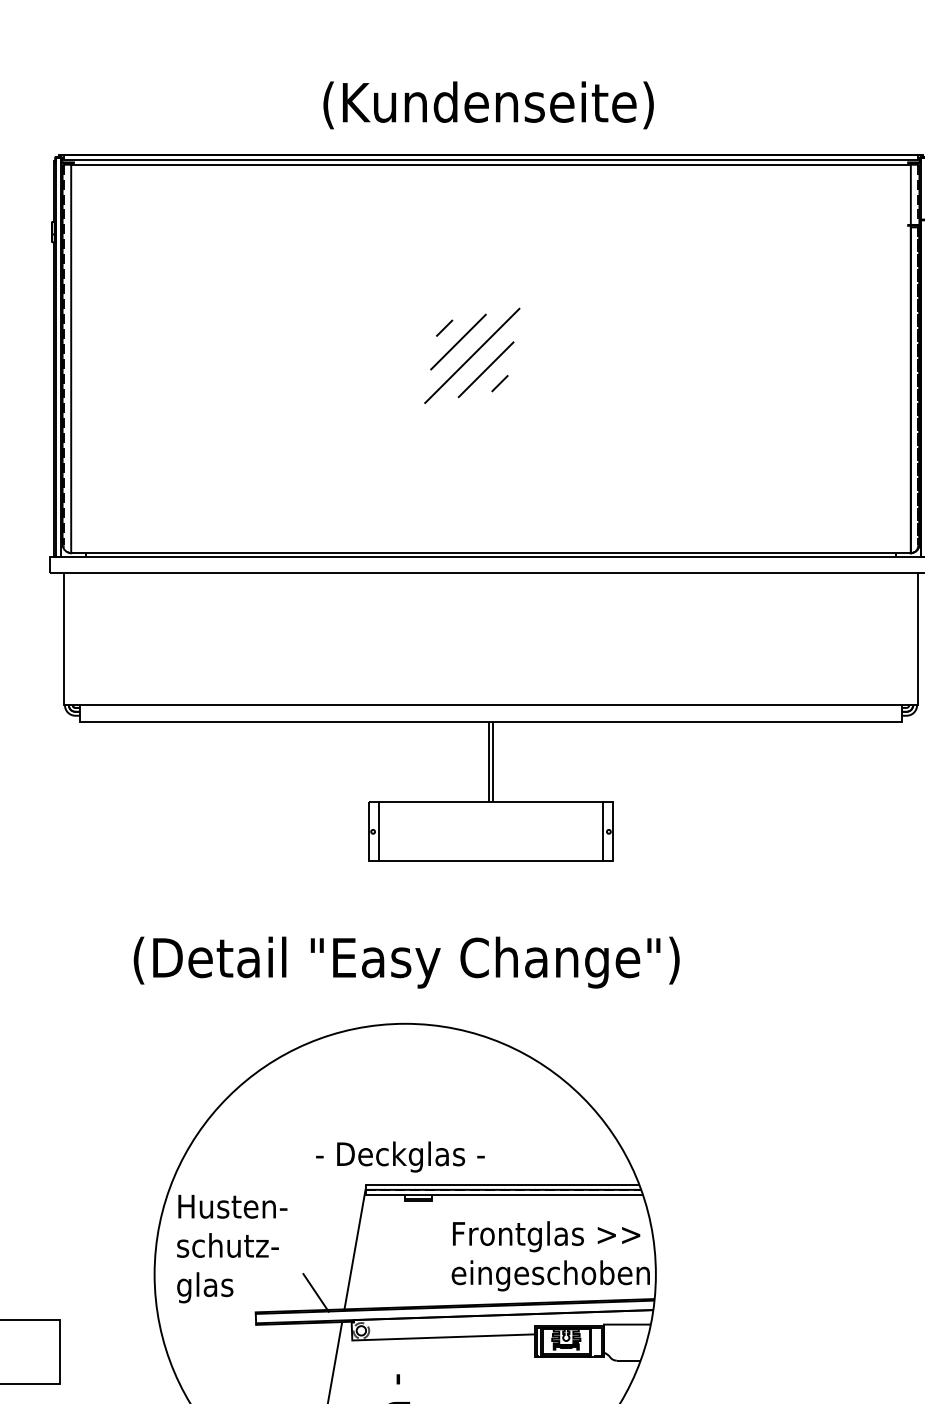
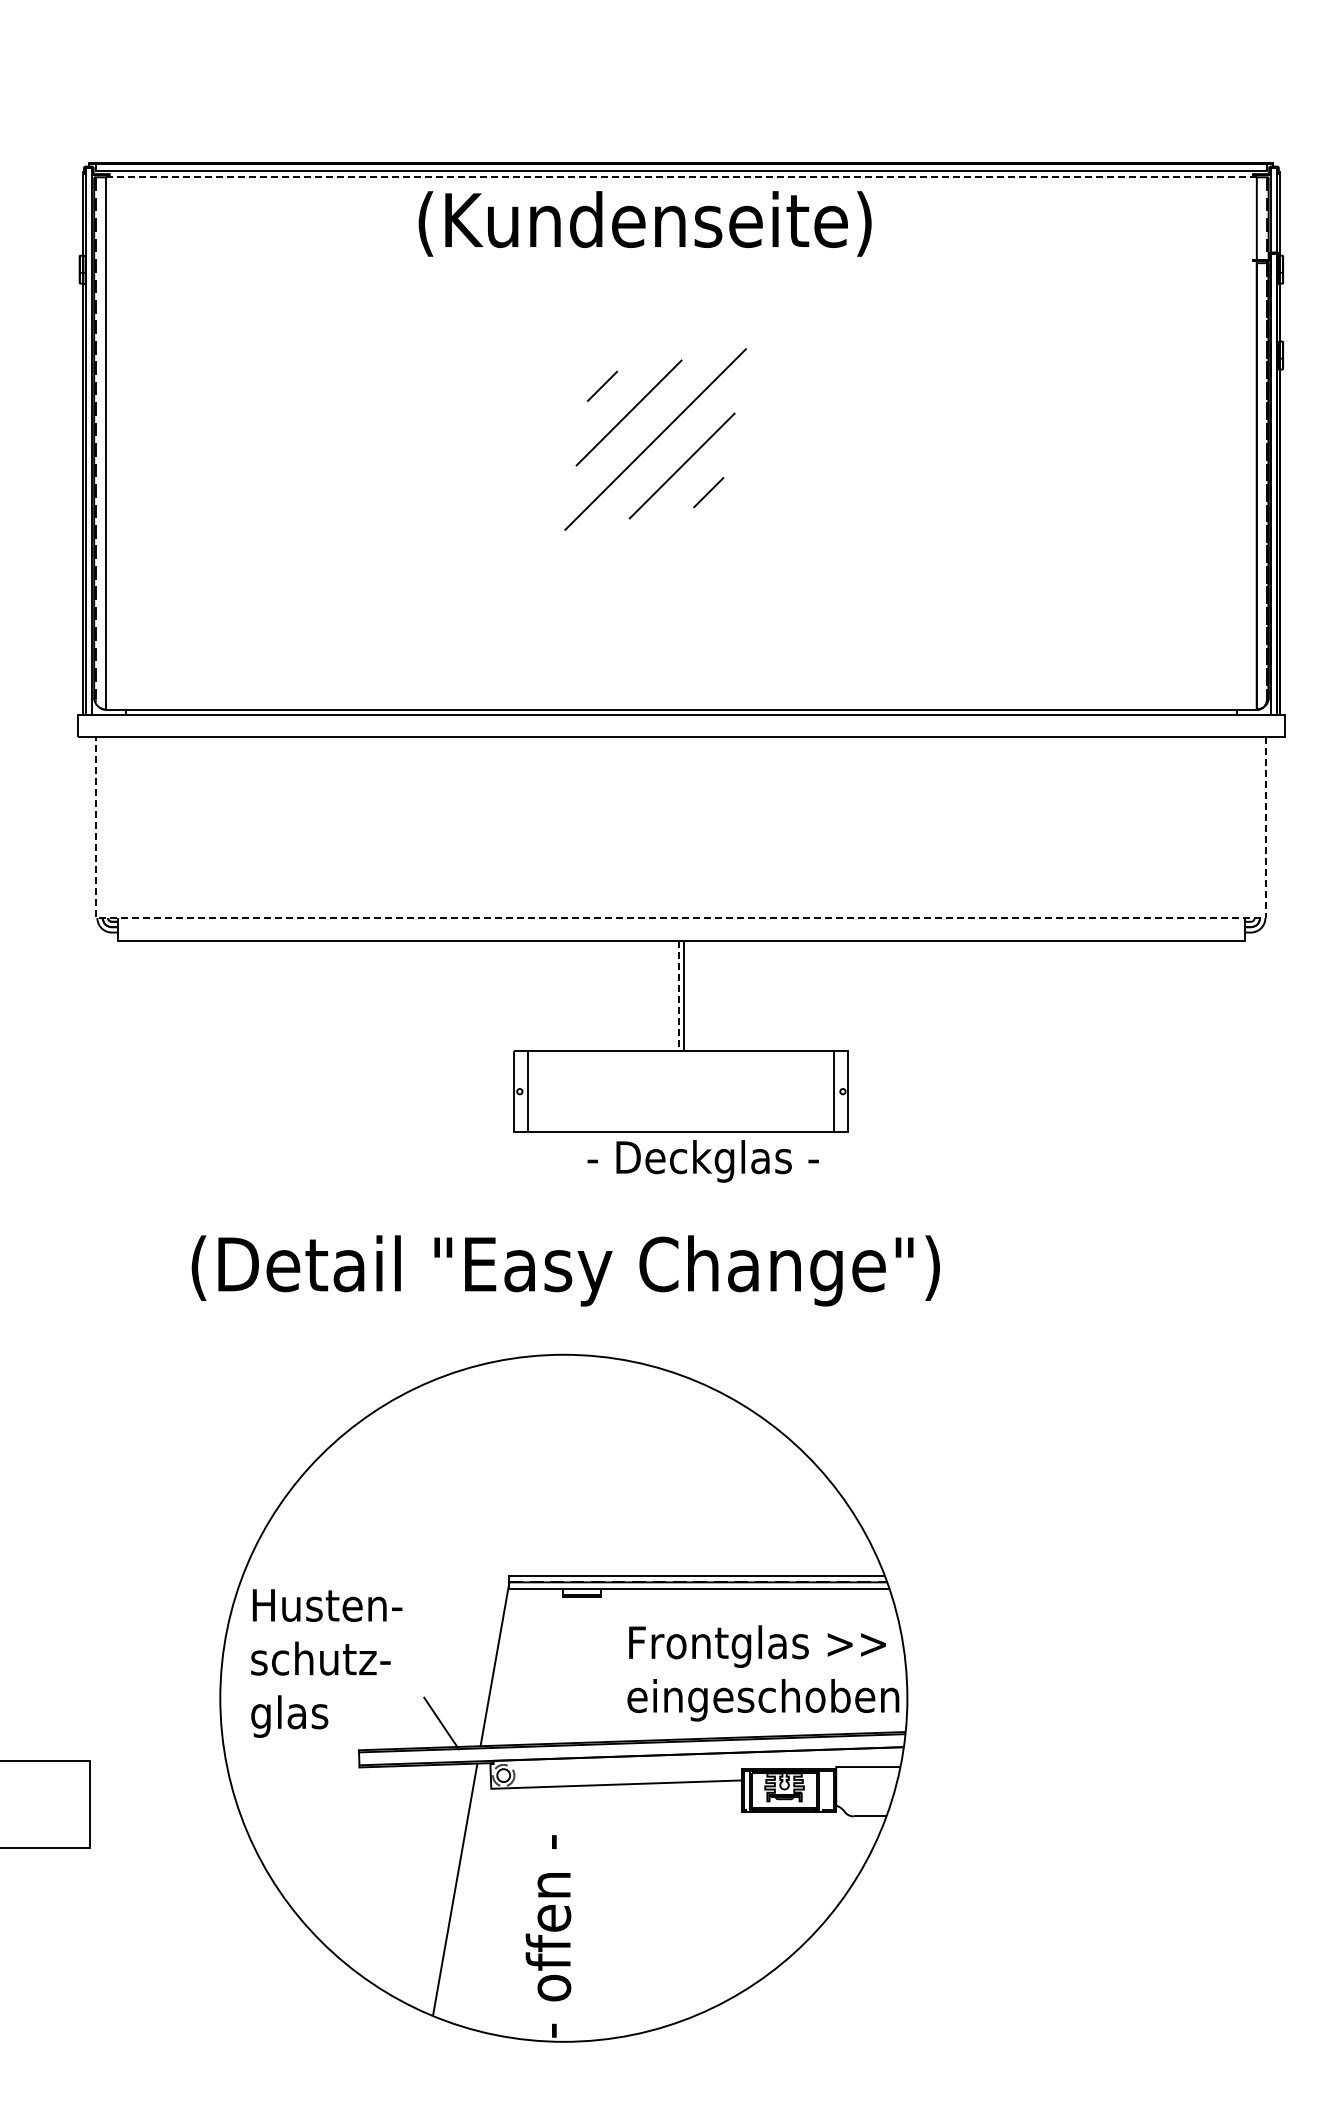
text: (488, 105) -> (644, 223), moved
line: (491, 164) -> (681, 177), solid -> dashed
part: (472, 355) -> (655, 438), size x1.4
line: (490, 705) -> (680, 918), solid -> dashed
line: (488, 762) -> (678, 996), solid -> dashed
text: (399, 1157) -> (702, 1161), moved

